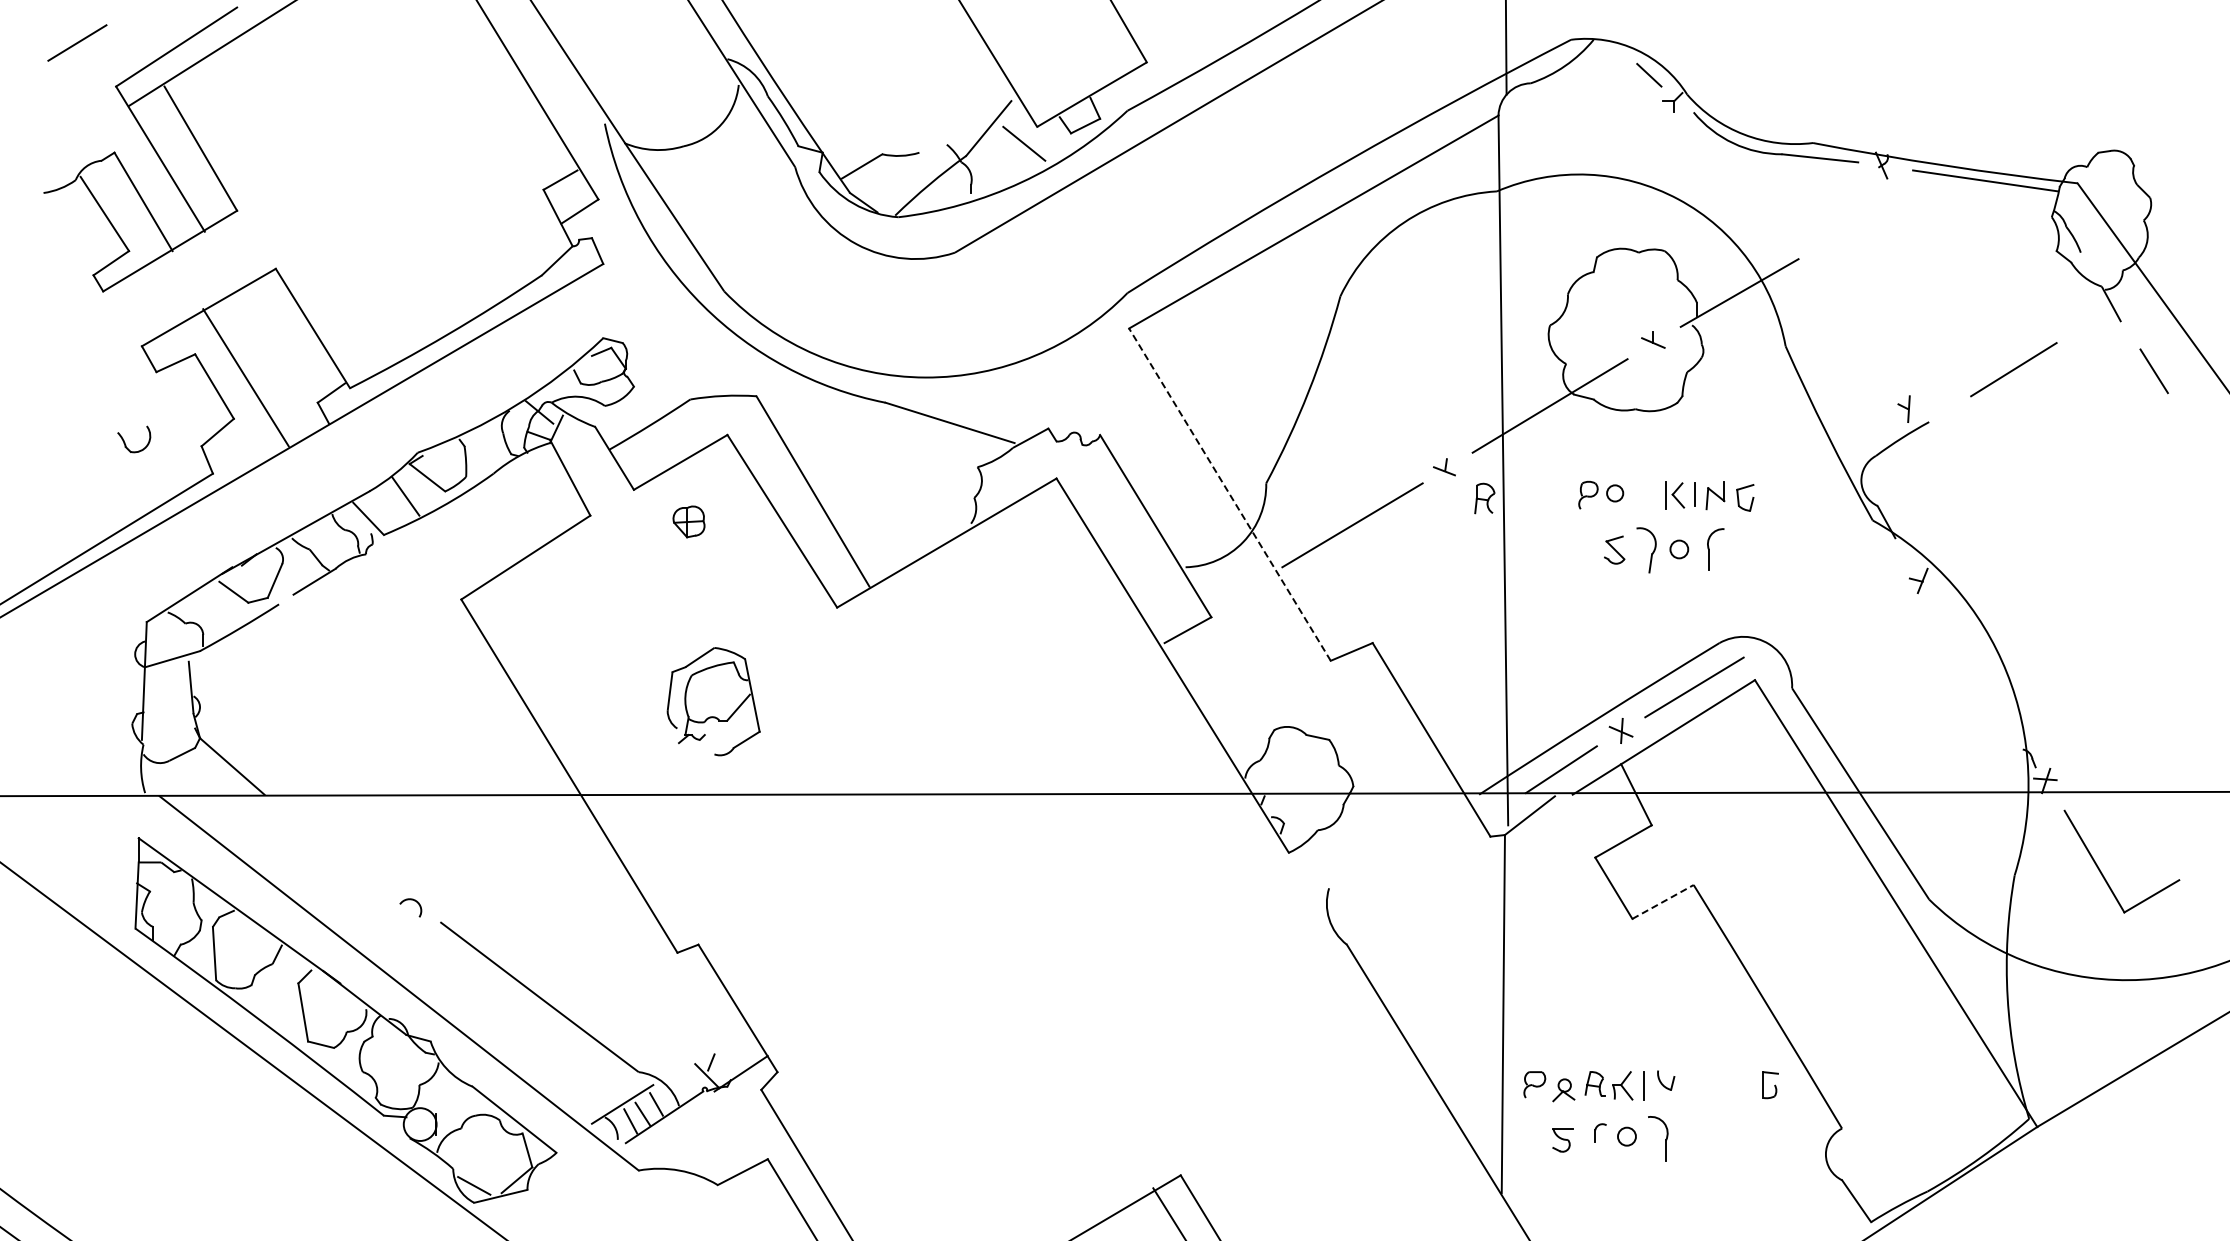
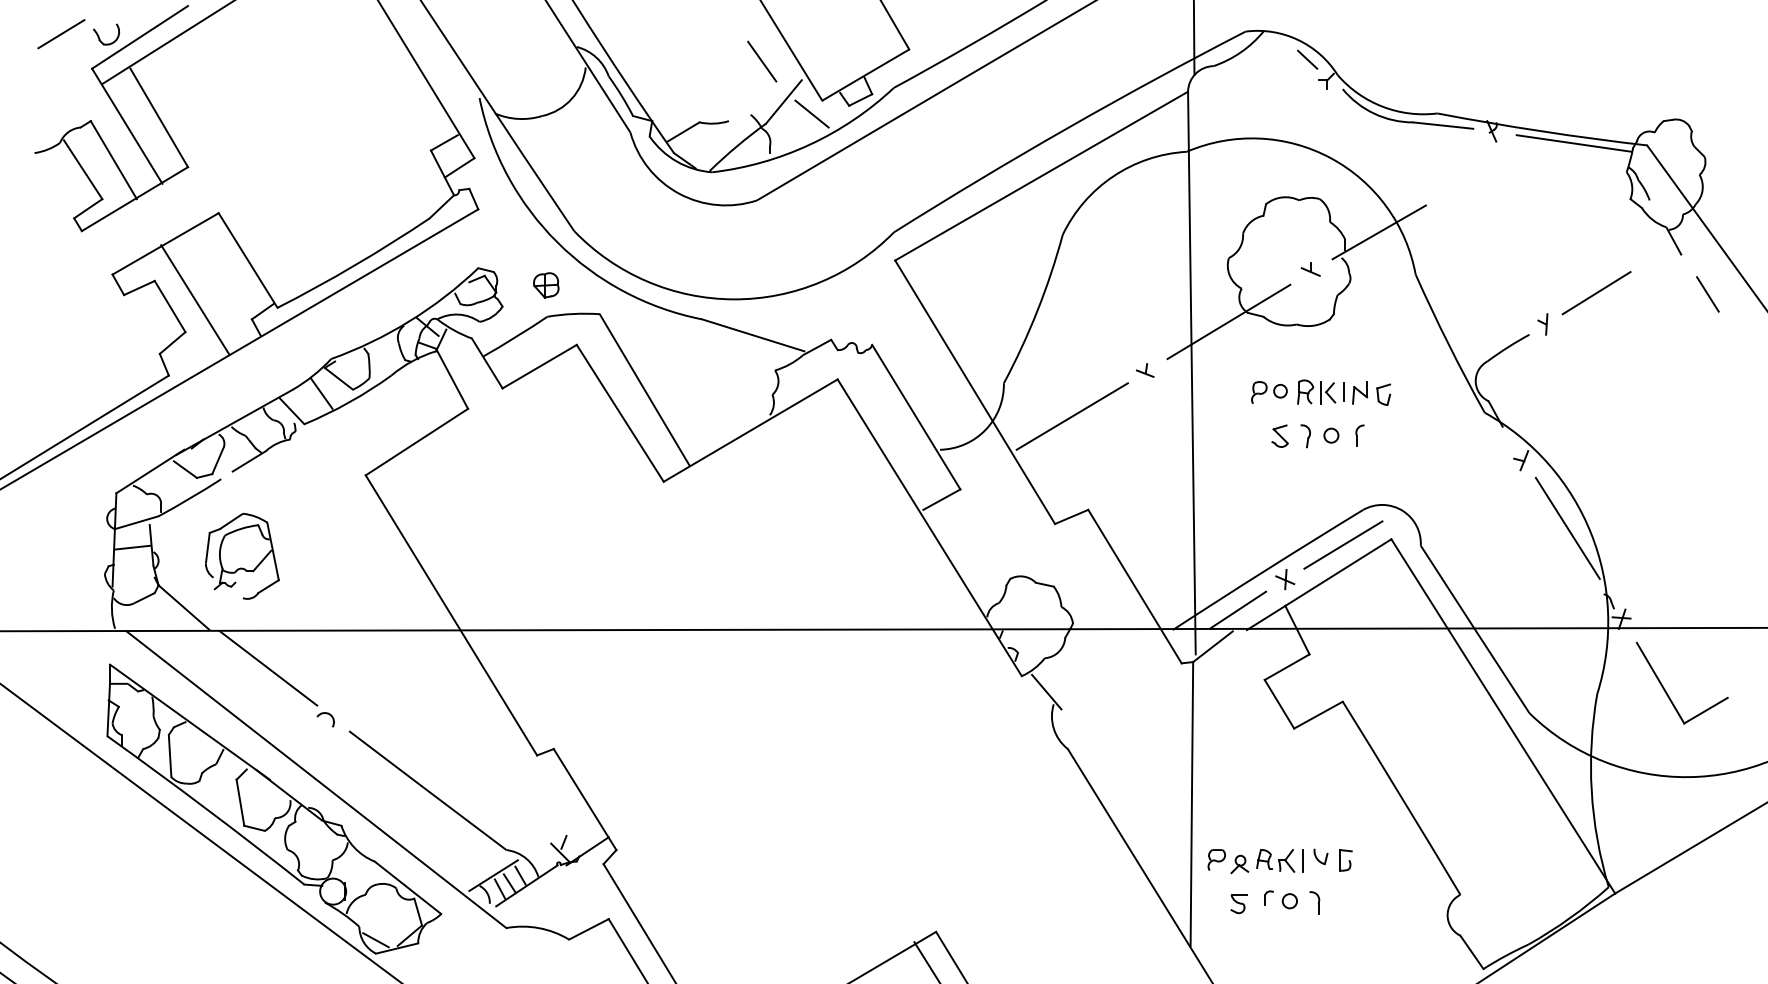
line: (961, 77) -> (762, 61), added
part: (1903, 408) -> (1542, 323), moved
part: (125, 442) -> (99, 36), moved
line: (1229, 494) -> (974, 392), dashed -> solid
part: (1484, 498) -> (1305, 392), moved
part: (688, 521) -> (545, 285), moved
part: (1715, 548) -> (1360, 434), size x0.62
part: (1646, 549) -> (1305, 435), size x0.62
line: (1977, 666) -> (1567, 528), added
line: (167, 690) -> (132, 547), added
part: (713, 701) -> (242, 556), moved
line: (338, 842) -> (268, 668), added
line: (1319, 872) -> (1046, 691), added
line: (1663, 901) -> (1318, 714), dashed -> solid
part: (1770, 1085) -> (1345, 860), moved
part: (1657, 1138) -> (1314, 902), size x0.62

